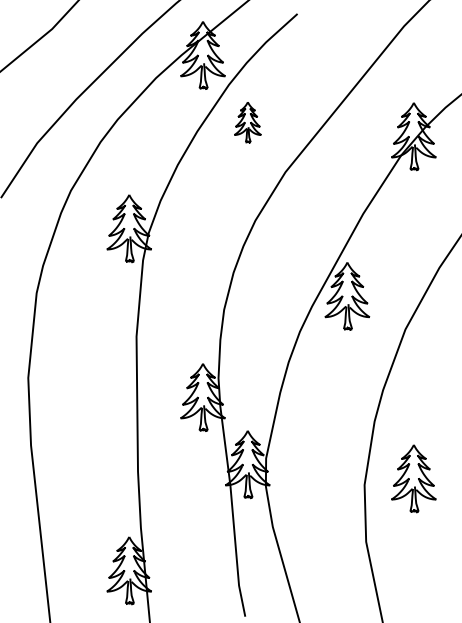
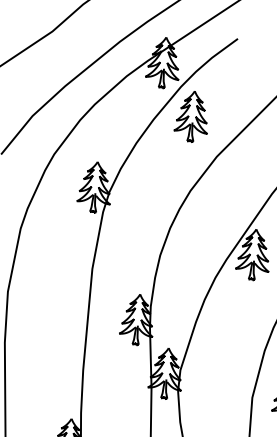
part: (247, 122) -> (192, 116), size x1.67

